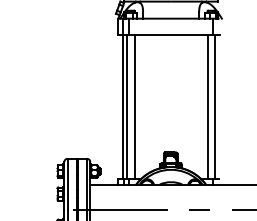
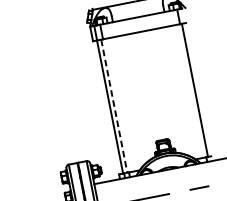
line: (134, 106) -> (120, 104), removed
line: (207, 106) -> (187, 91), removed
line: (127, 107) -> (114, 106), solid -> dashed

